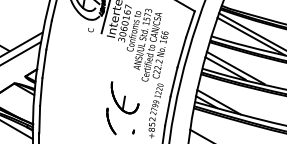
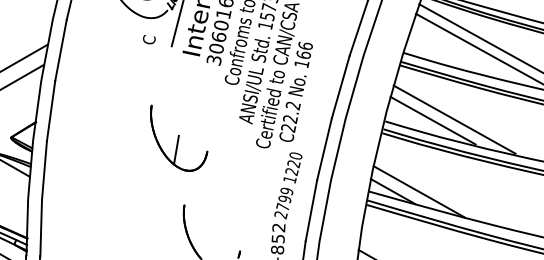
part: (124, 97) -> (177, 137), moved

